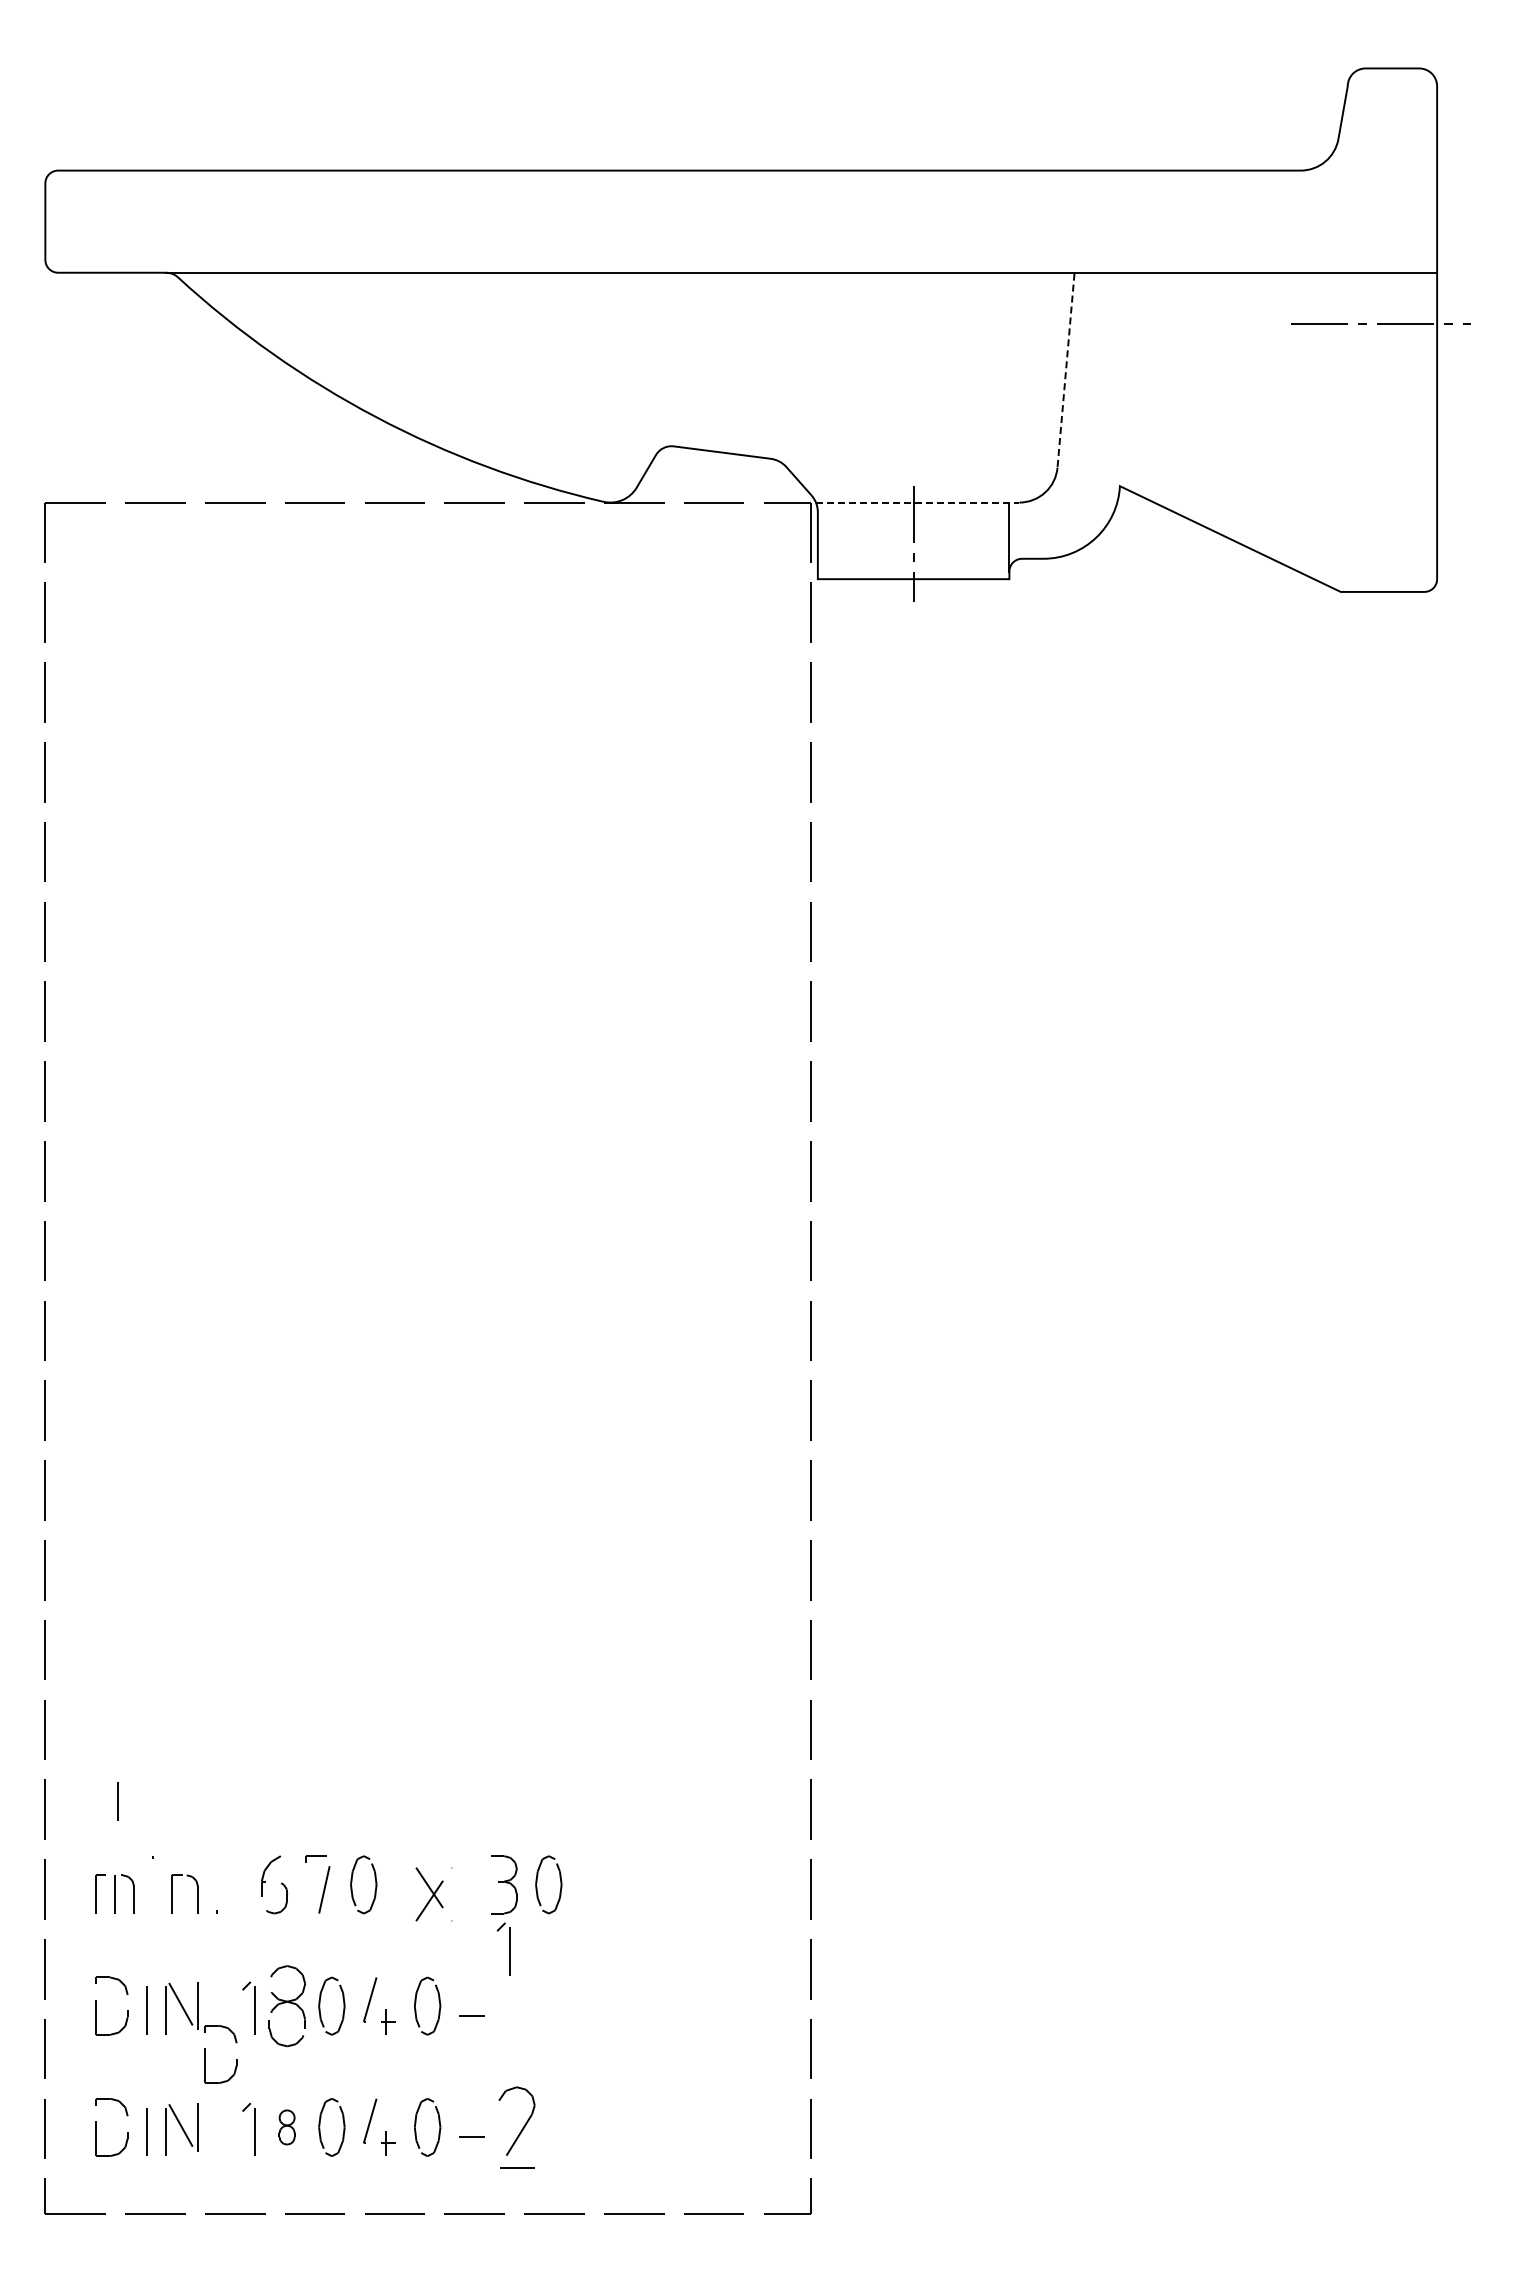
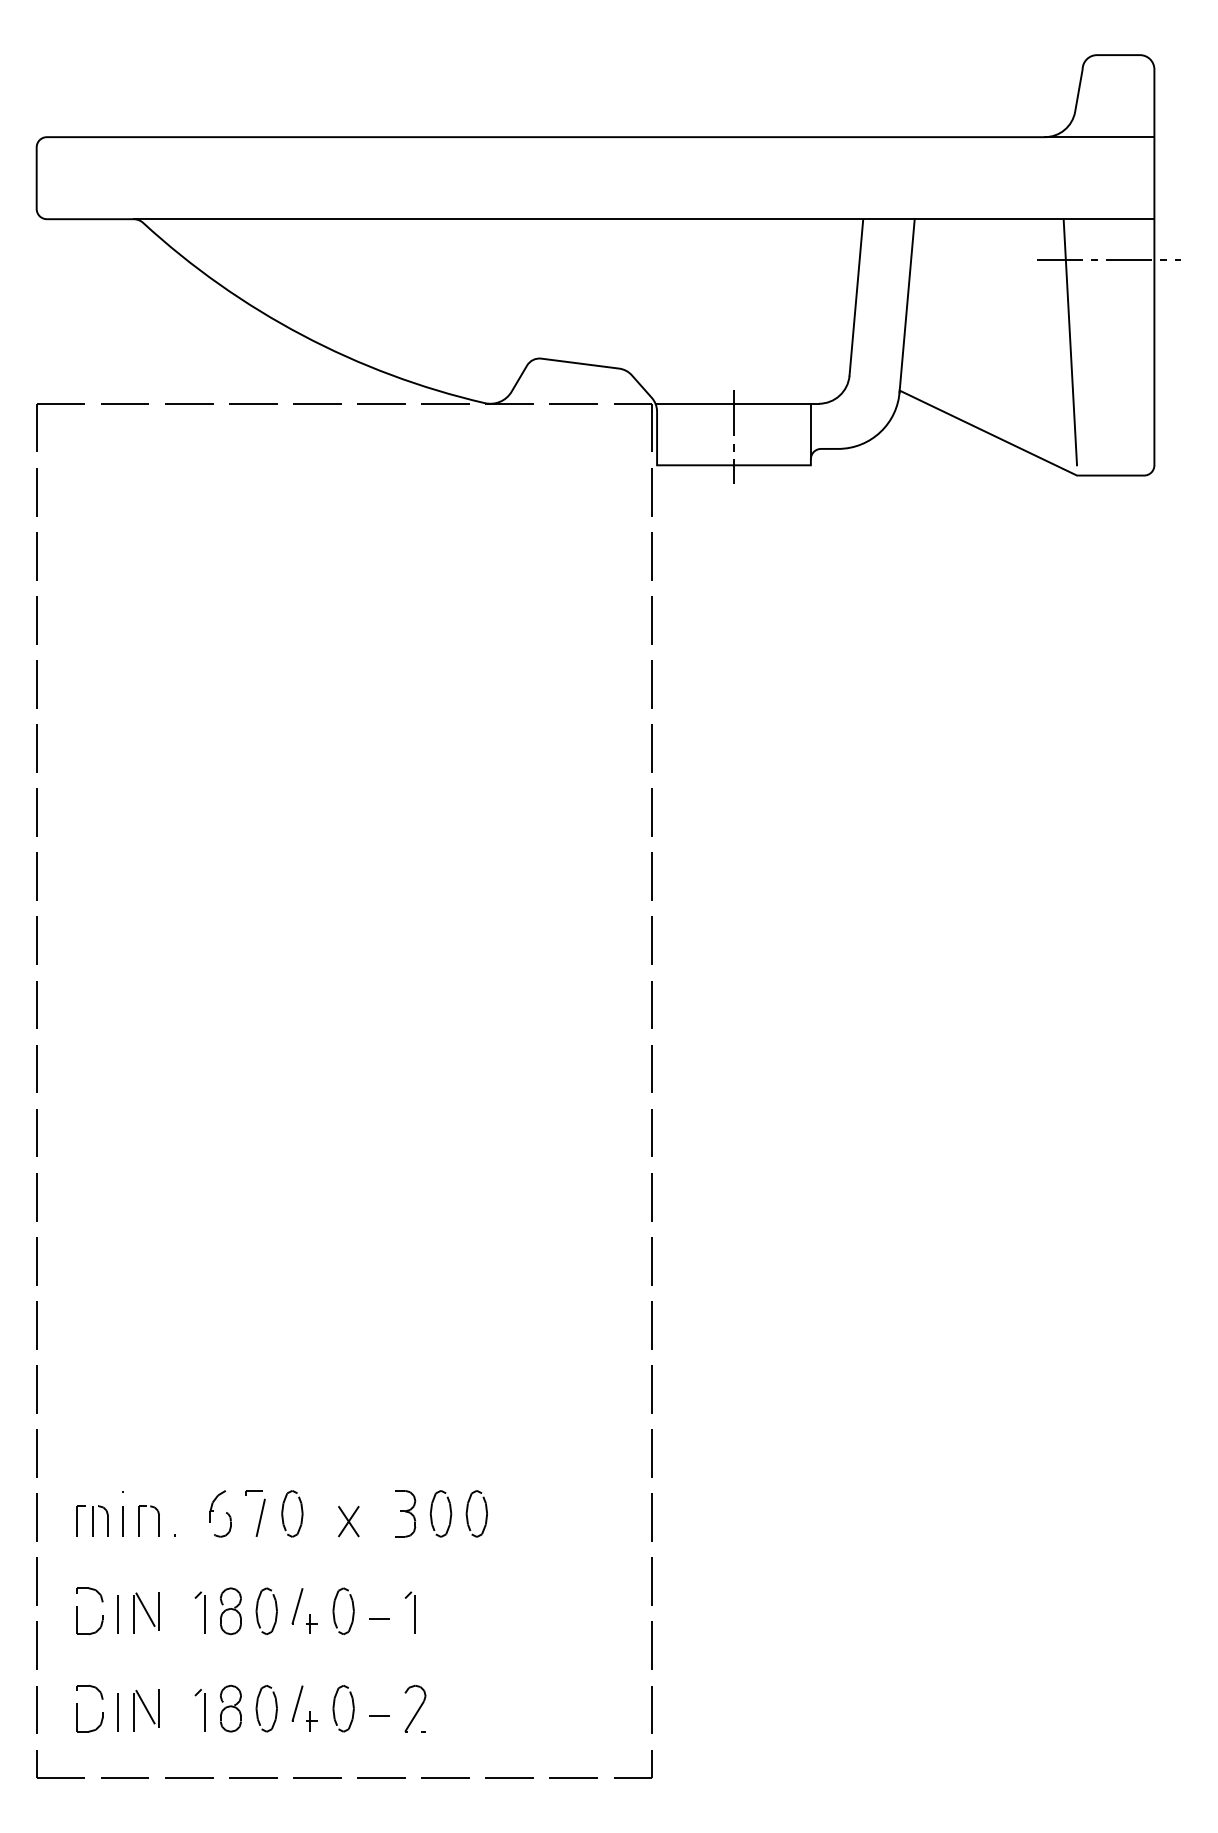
line: (1368, 170) -> (1099, 137), added
line: (1065, 371) -> (855, 298), dashed -> solid
line: (1128, 380) -> (906, 305), added
line: (1332, 425) -> (1070, 341), added
line: (917, 502) -> (737, 403), dashed -> solid
line: (117, 1801) -> (122, 1521), moved
part: (582, 1880) -> (468, 1510), added
part: (433, 1894) -> (348, 1521), size x0.71
line: (509, 1948) -> (415, 1612), moved
part: (286, 2005) -> (230, 1610), size x0.71
part: (205, 2054) -> (165, 1650), removed
part: (286, 2127) -> (230, 1708), size x1.67
part: (516, 2127) -> (415, 1708), size x0.71

